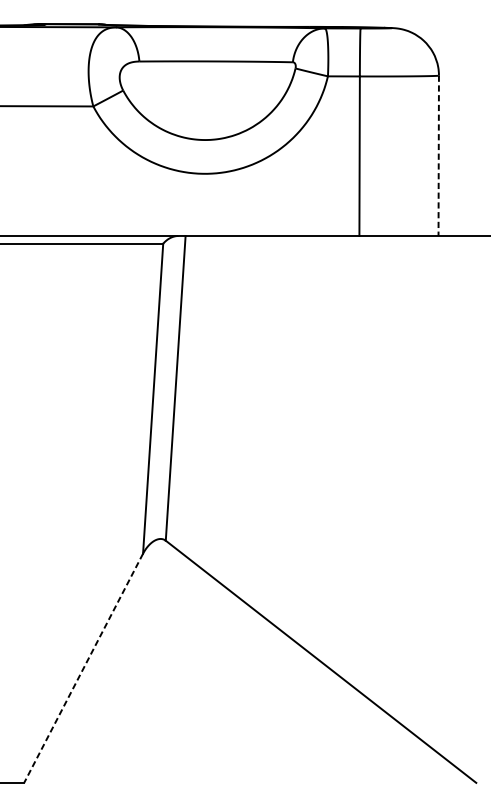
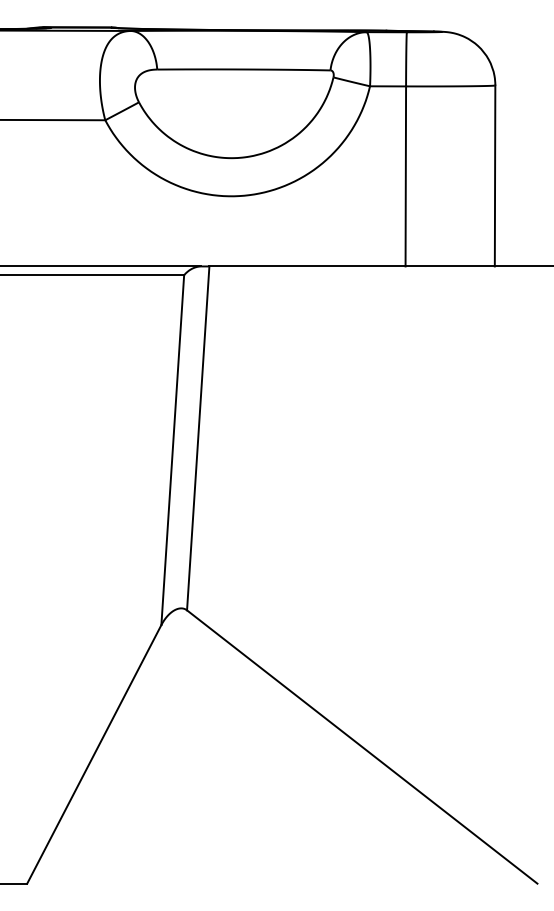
line: (439, 156) -> (495, 176), dashed -> solid
line: (83, 668) -> (94, 754), dashed -> solid

